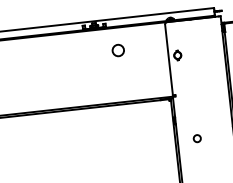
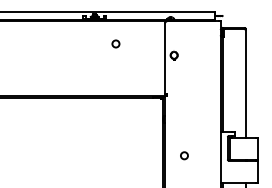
circle: (117, 50) -> (115, 43), size x0.62
circle: (197, 138) -> (184, 155), moved

